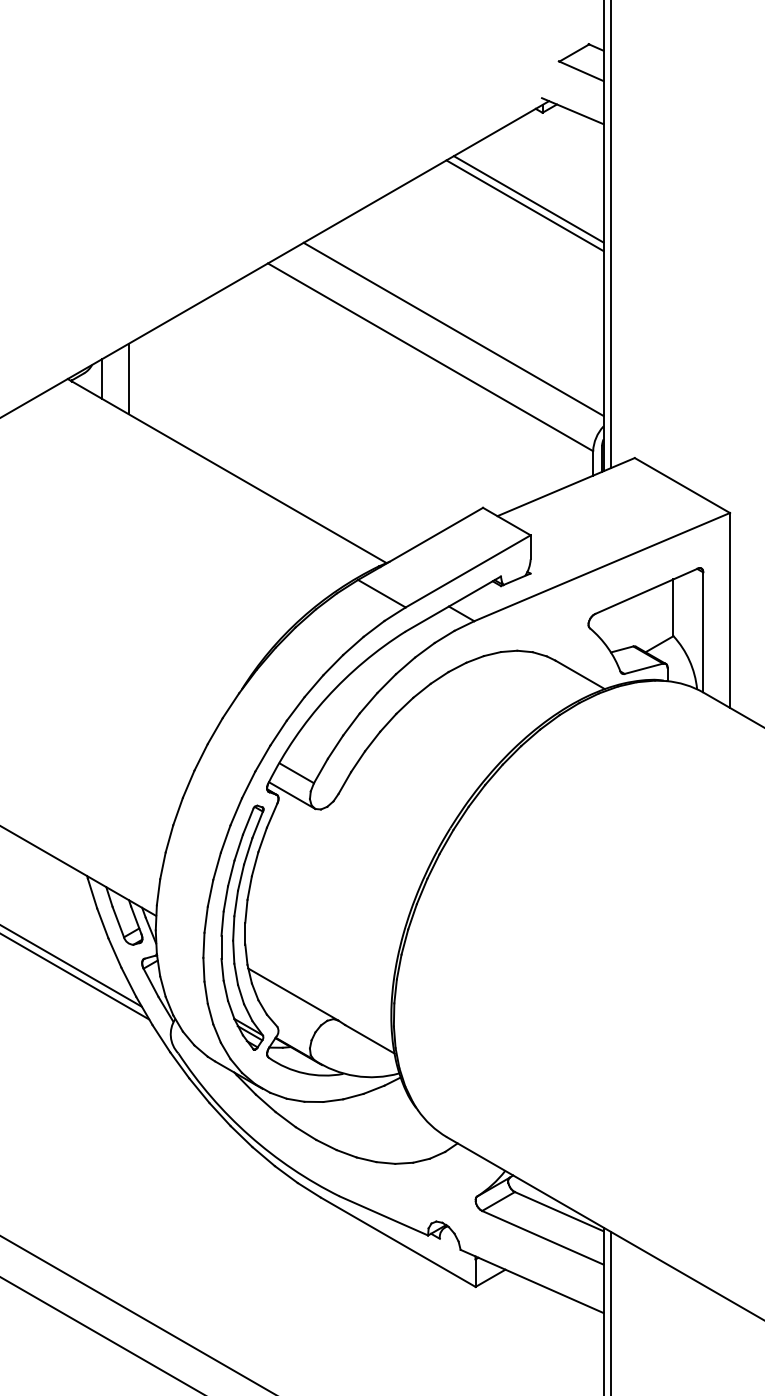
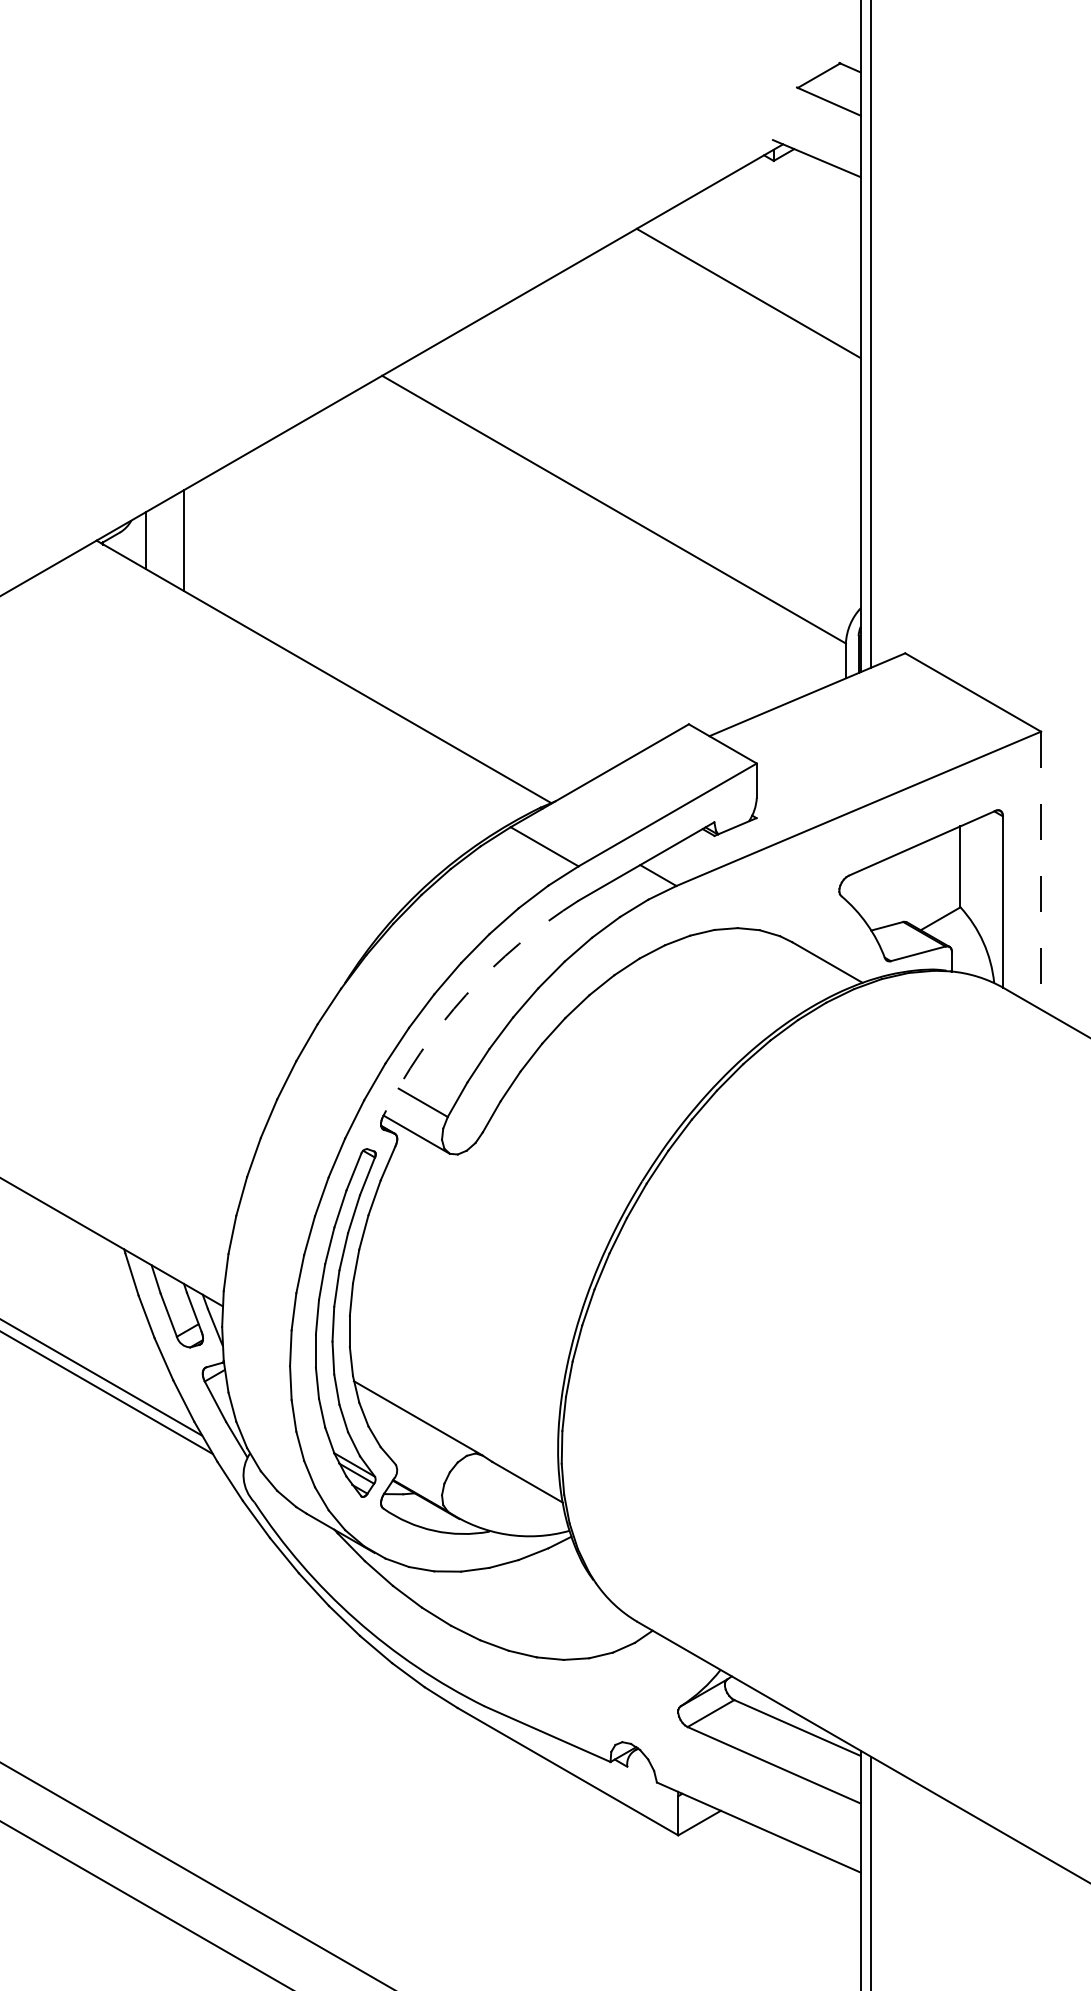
line: (528, 199) -> (753, 284), removed
line: (453, 328) -> (646, 468), removed
line: (730, 610) -> (1041, 870), solid -> dashed
arc: (326, 697) -> (465, 994), solid -> dashed

